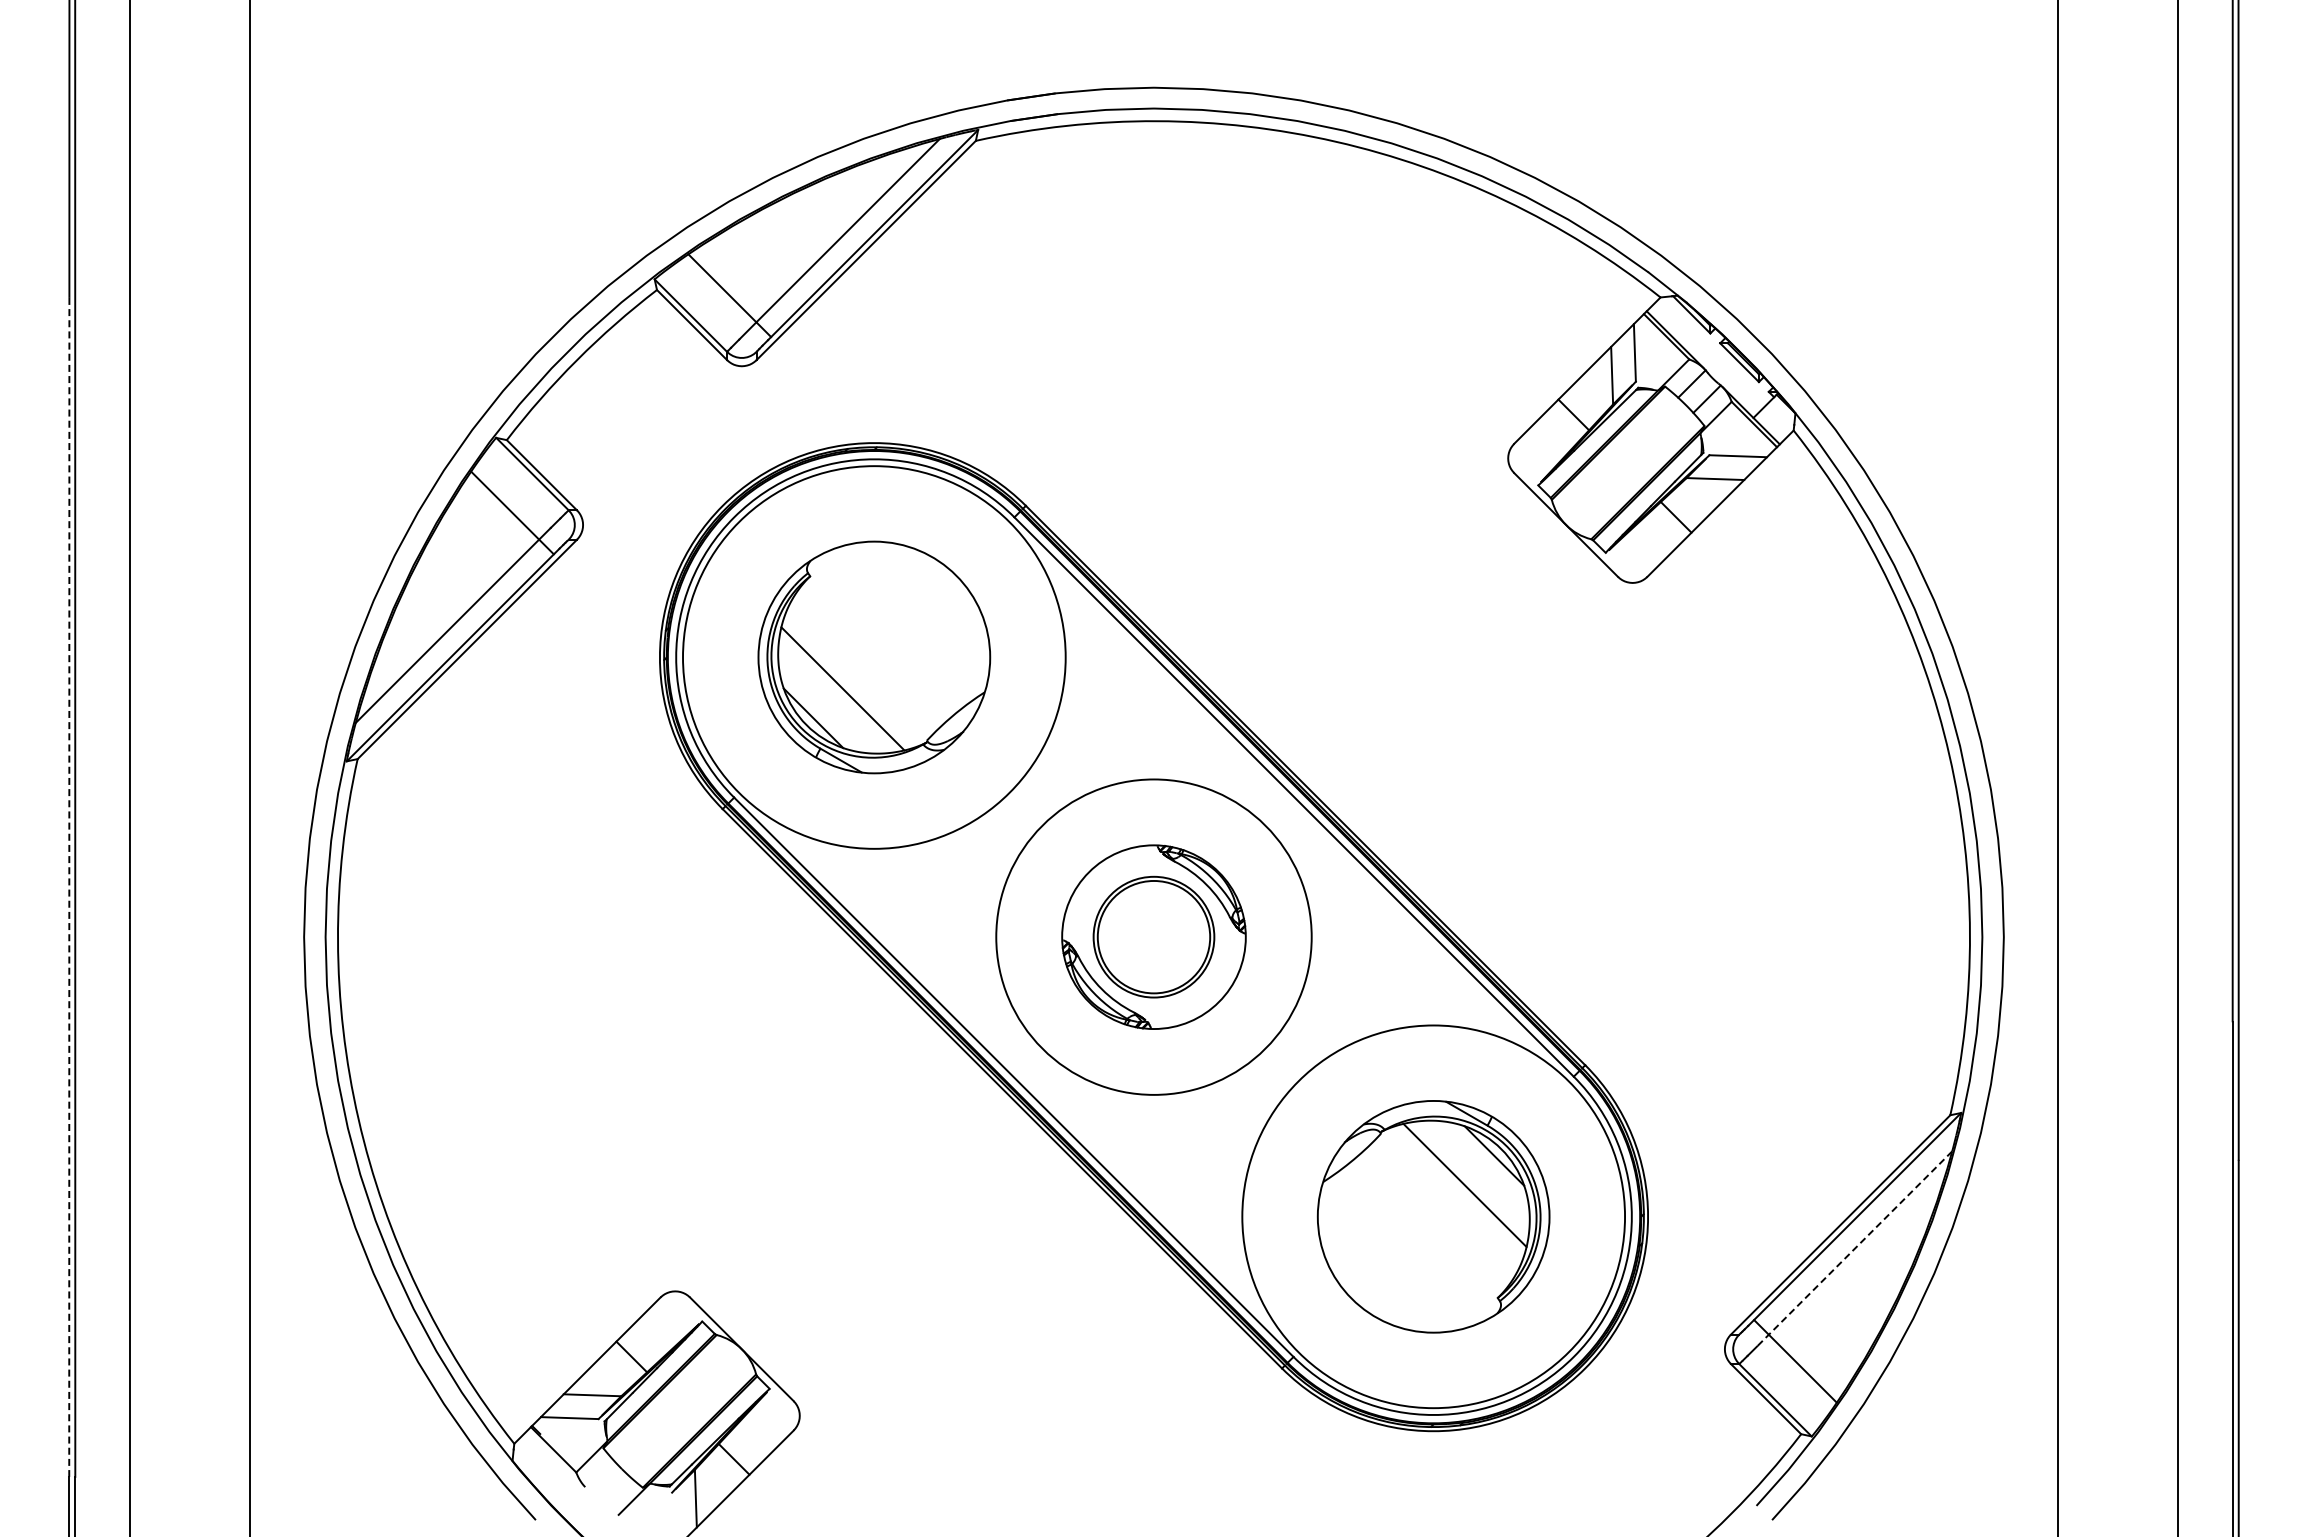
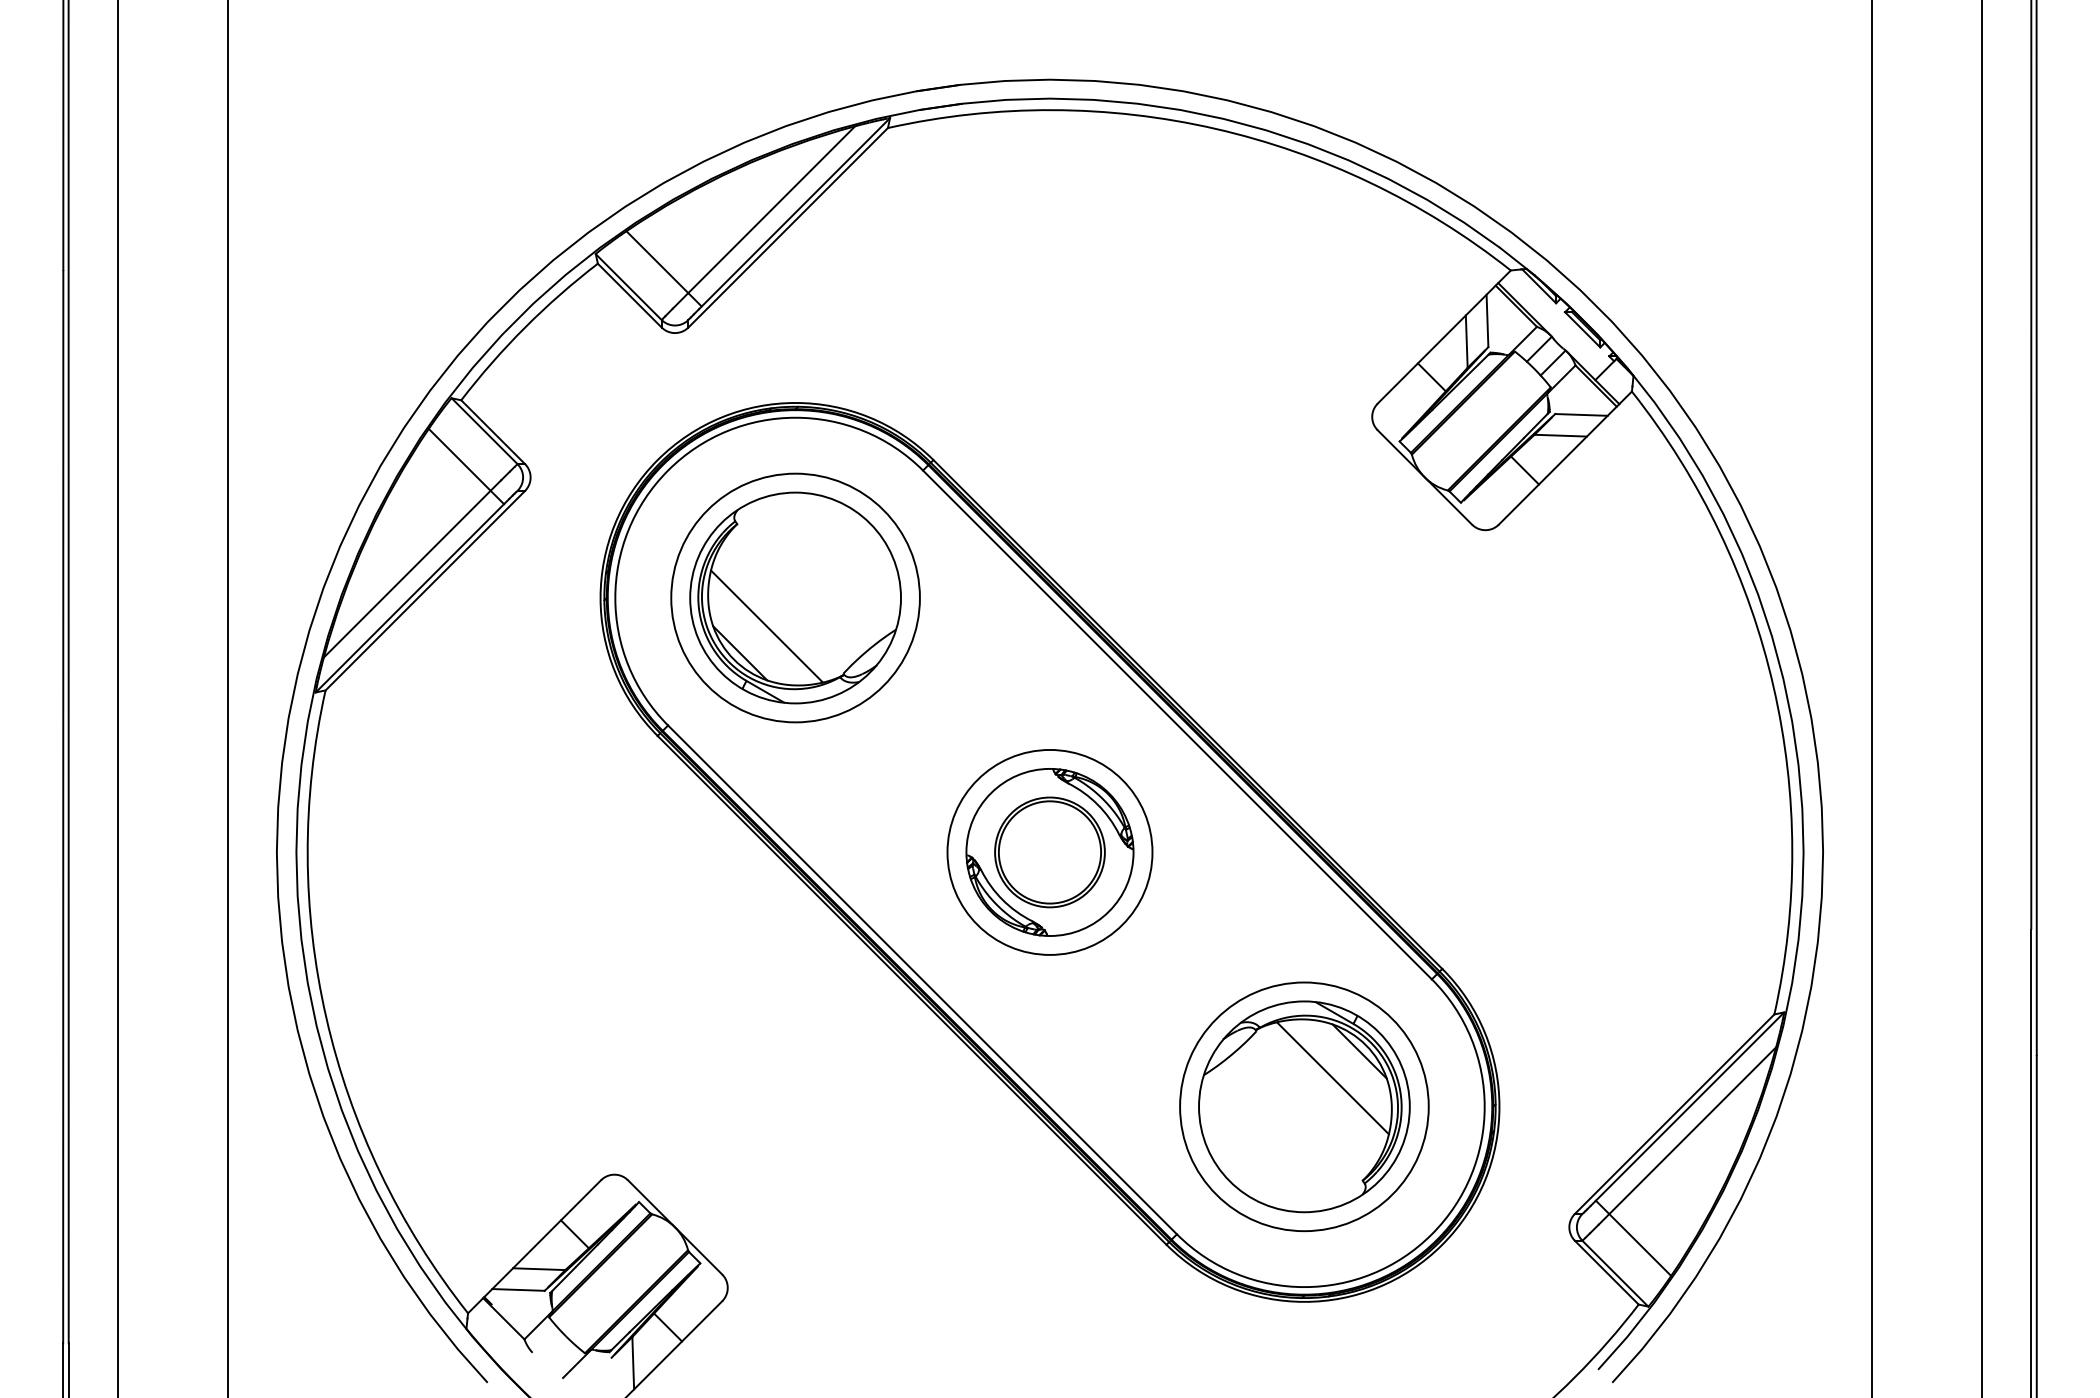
circle: (874, 657) -> (795, 598), size x0.71
line: (69, 887) -> (63, 807), dashed -> solid
circle: (1153, 936) -> (1049, 851), size x0.71
circle: (1433, 1216) -> (1304, 1106), size x0.71
line: (1854, 1248) -> (1687, 1135), dashed -> solid

